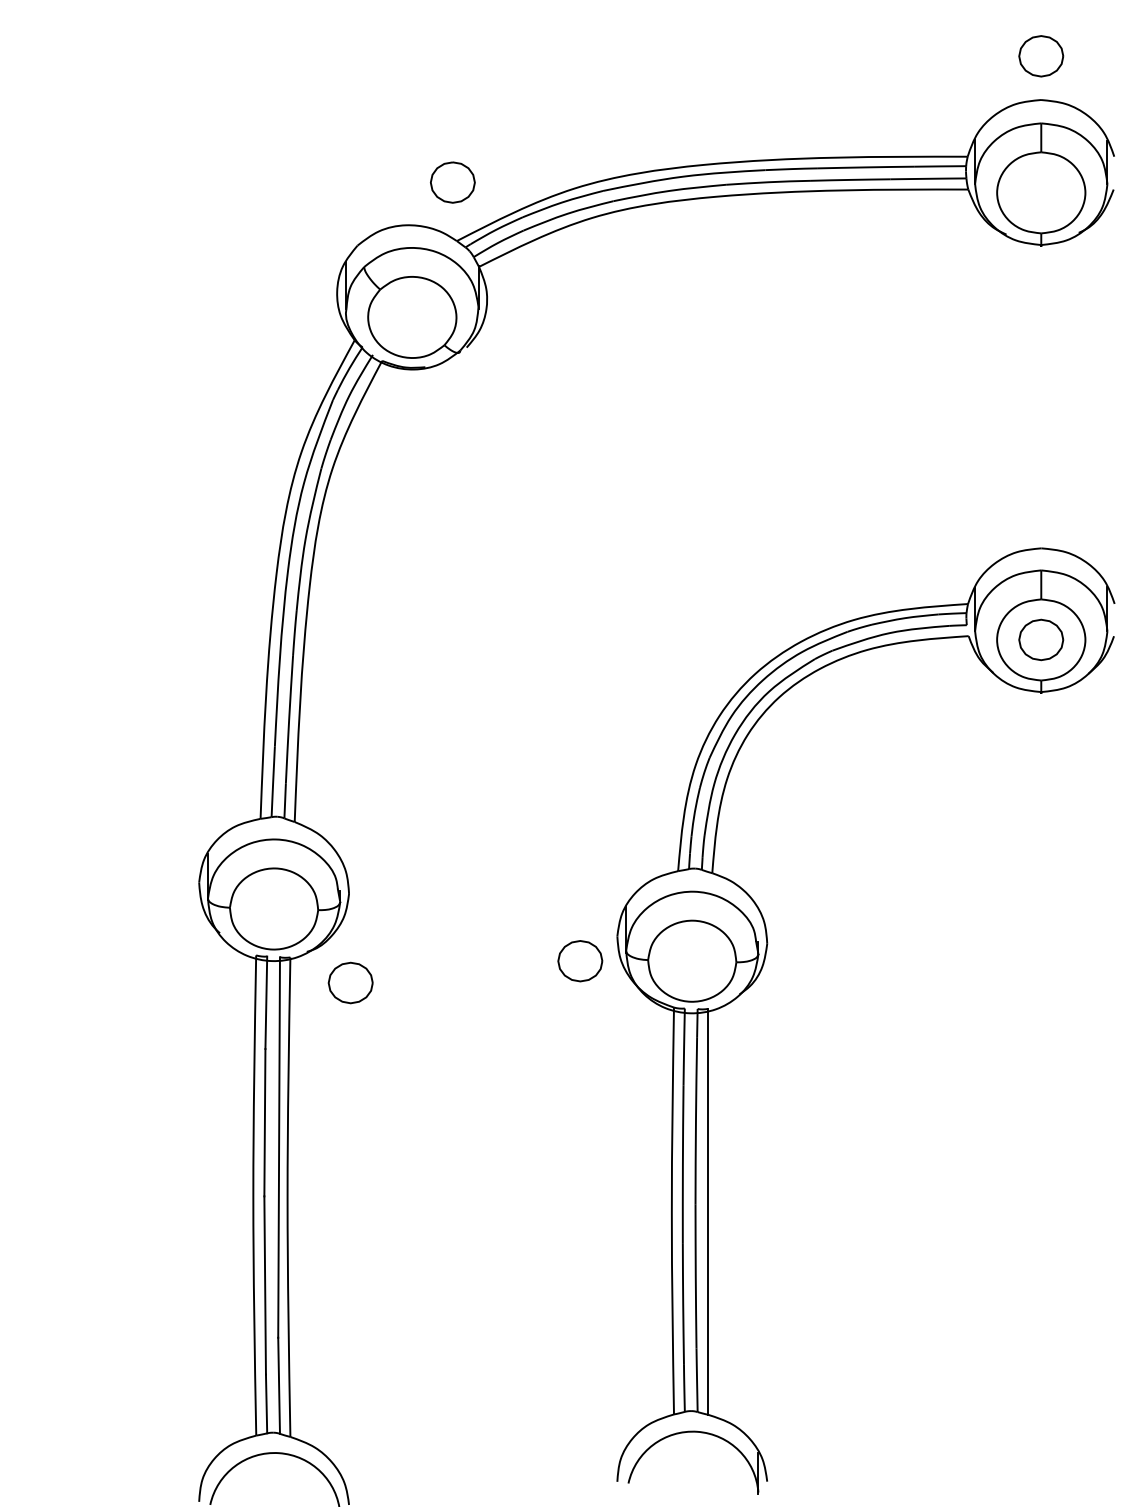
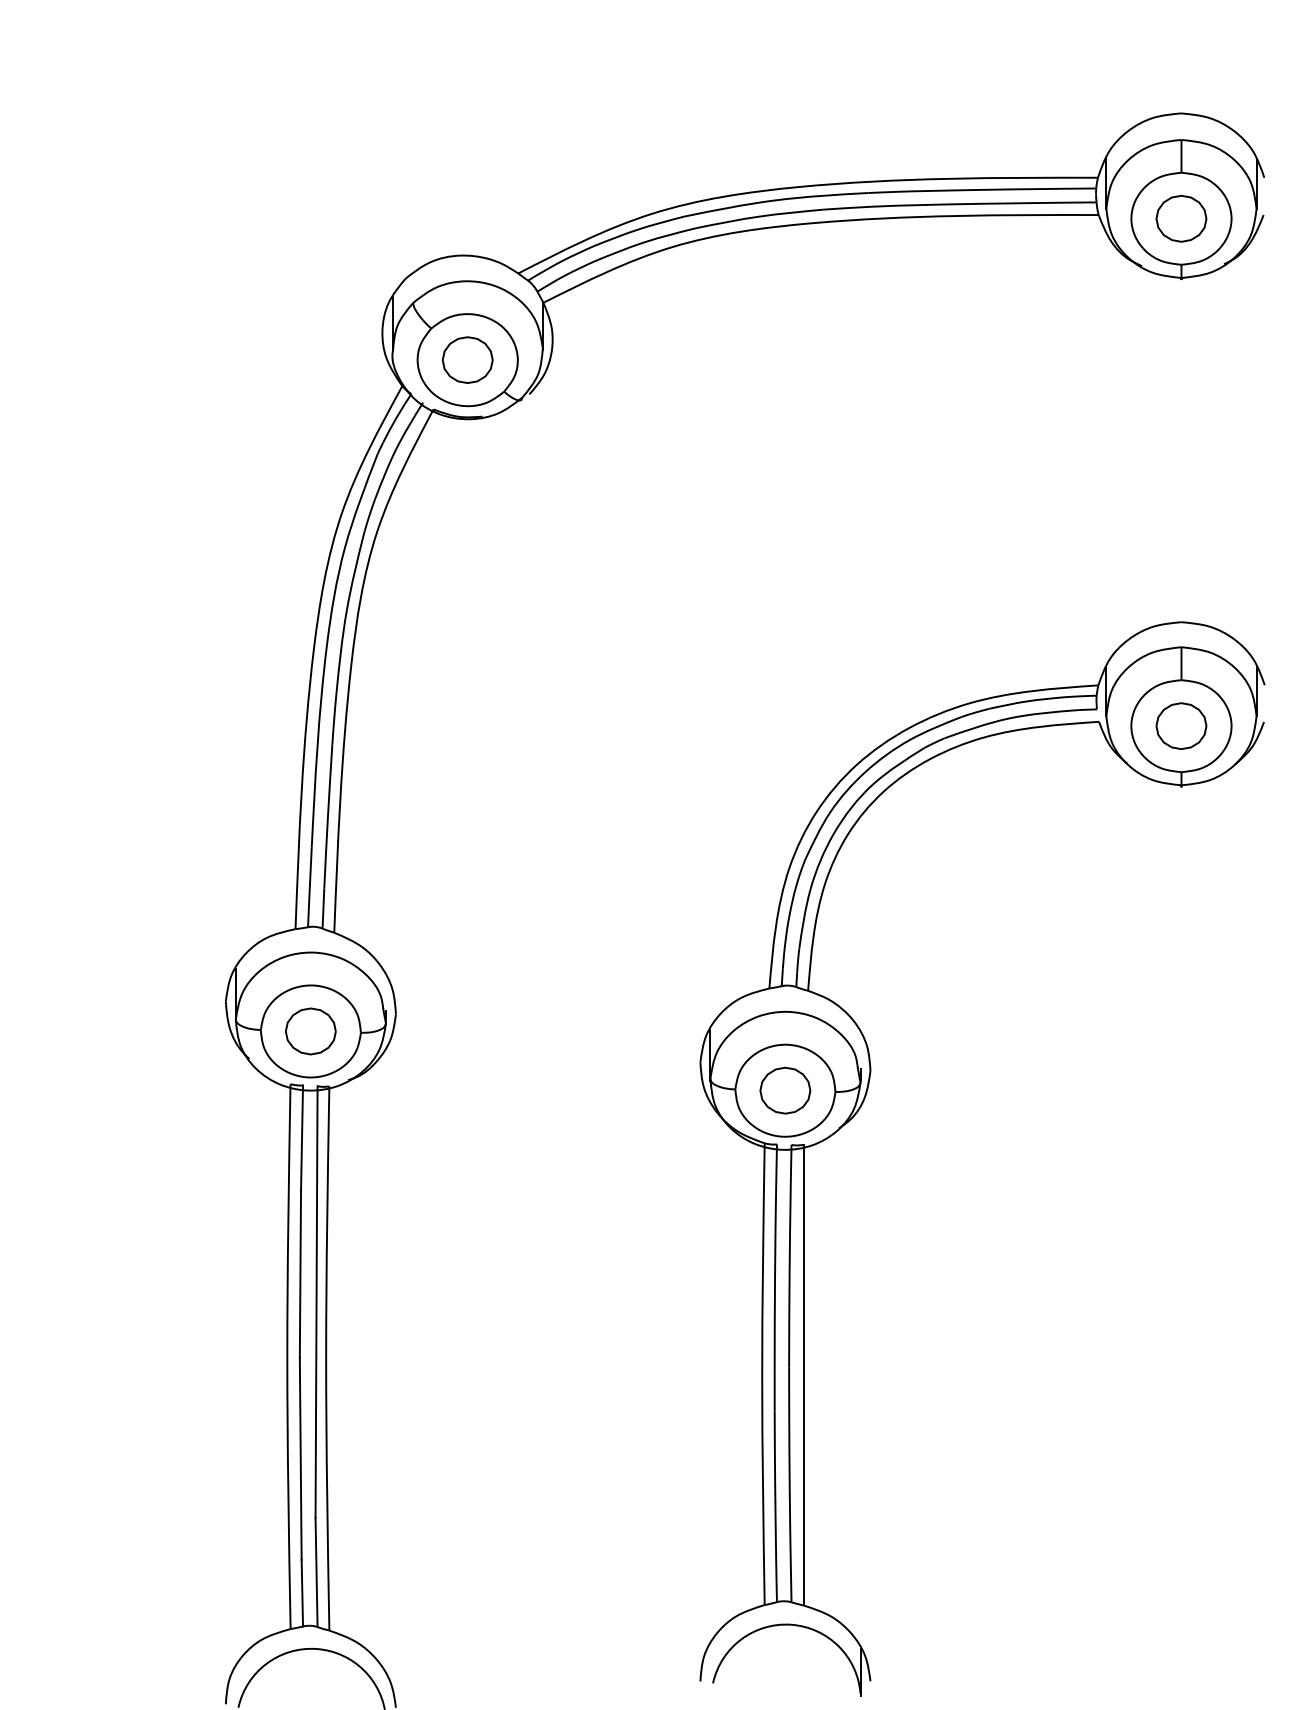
part: (1041, 56) -> (1181, 218), moved
part: (452, 182) -> (467, 359), moved
part: (580, 961) -> (785, 1090), moved
part: (350, 983) -> (310, 1031), moved

